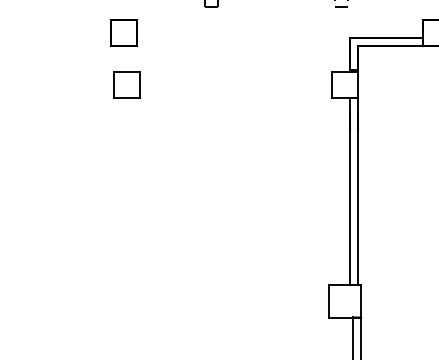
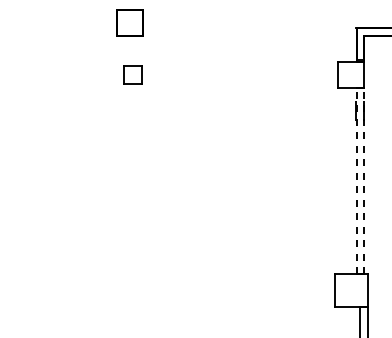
part: (126, 84) -> (132, 73), size x0.7
line: (350, 191) -> (356, 180), solid -> dashed
line: (357, 191) -> (363, 180), solid -> dashed

